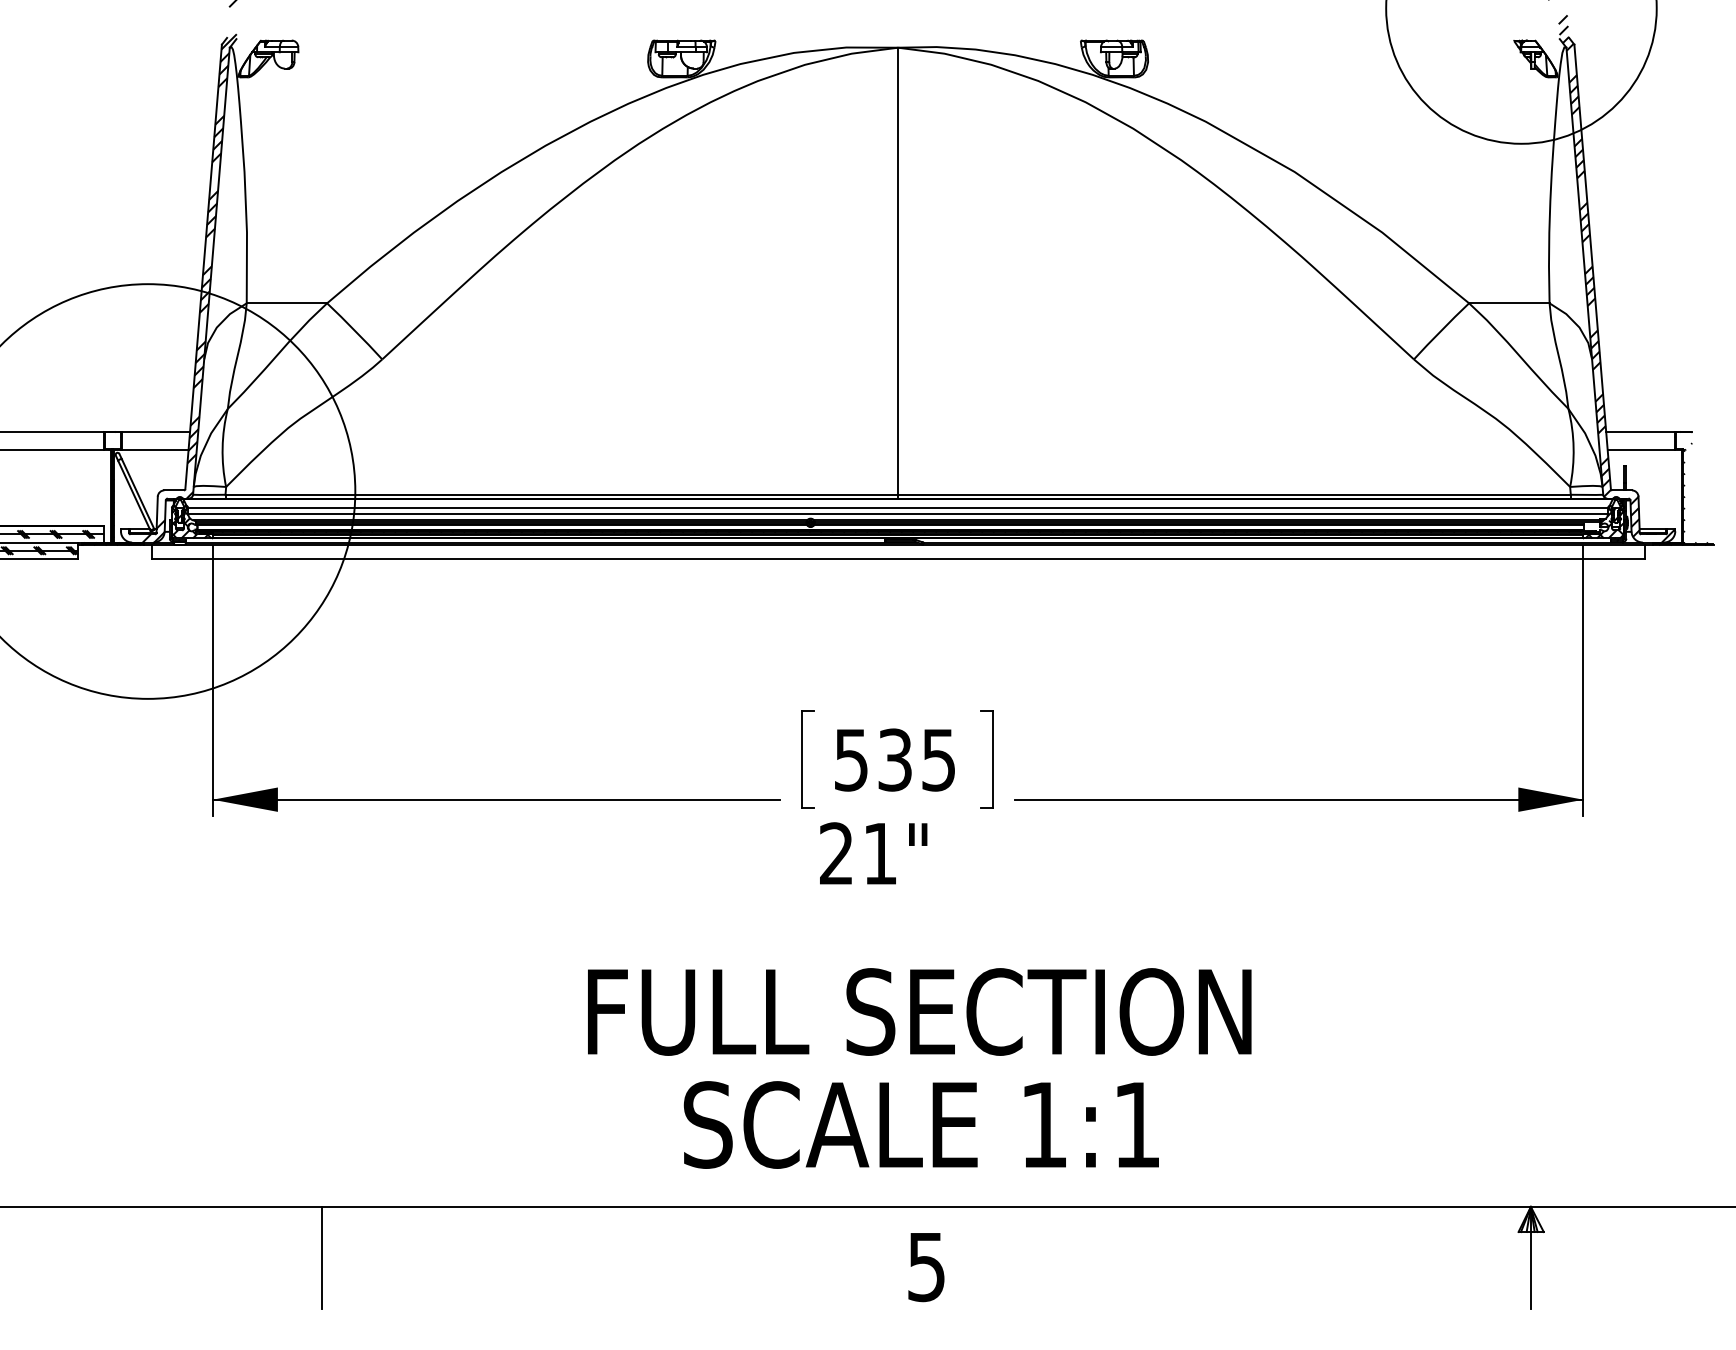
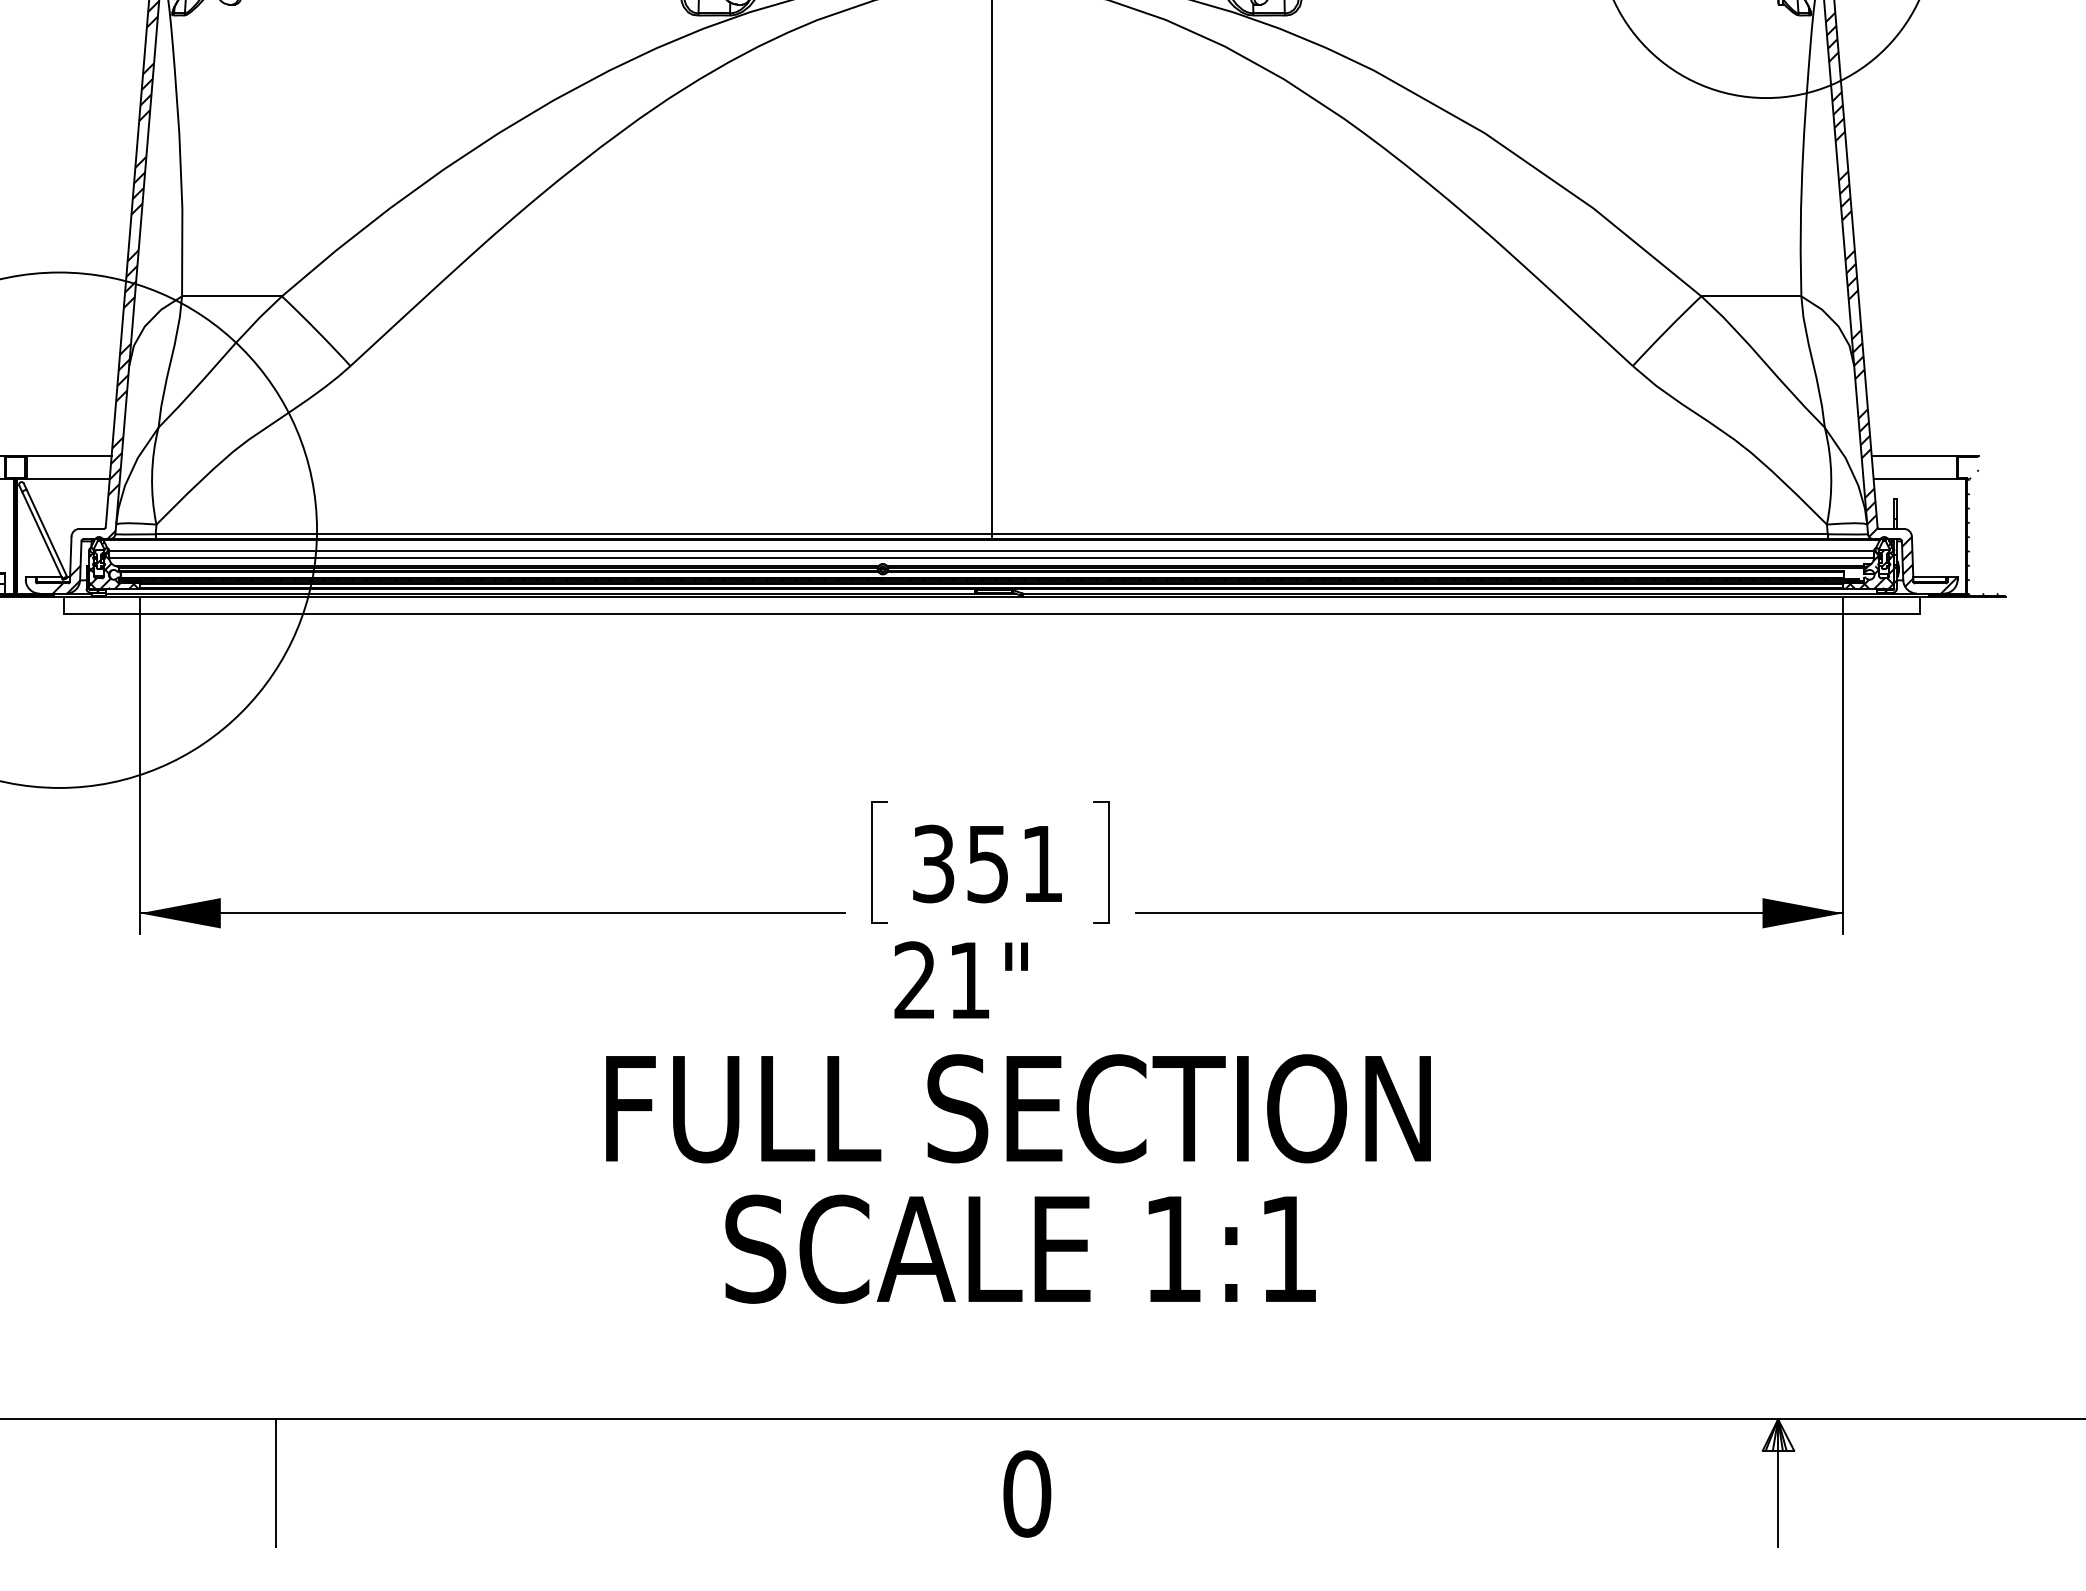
text: (894, 759) -> (987, 863), 535 -> 351
text: (919, 1068) -> (1018, 1179), moved
text: (926, 1266) -> (1026, 1493), 5 -> 0

